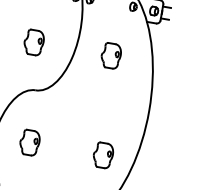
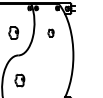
part: (110, 54) -> (50, 32), size x0.6
part: (103, 155) -> (55, 80), removed

